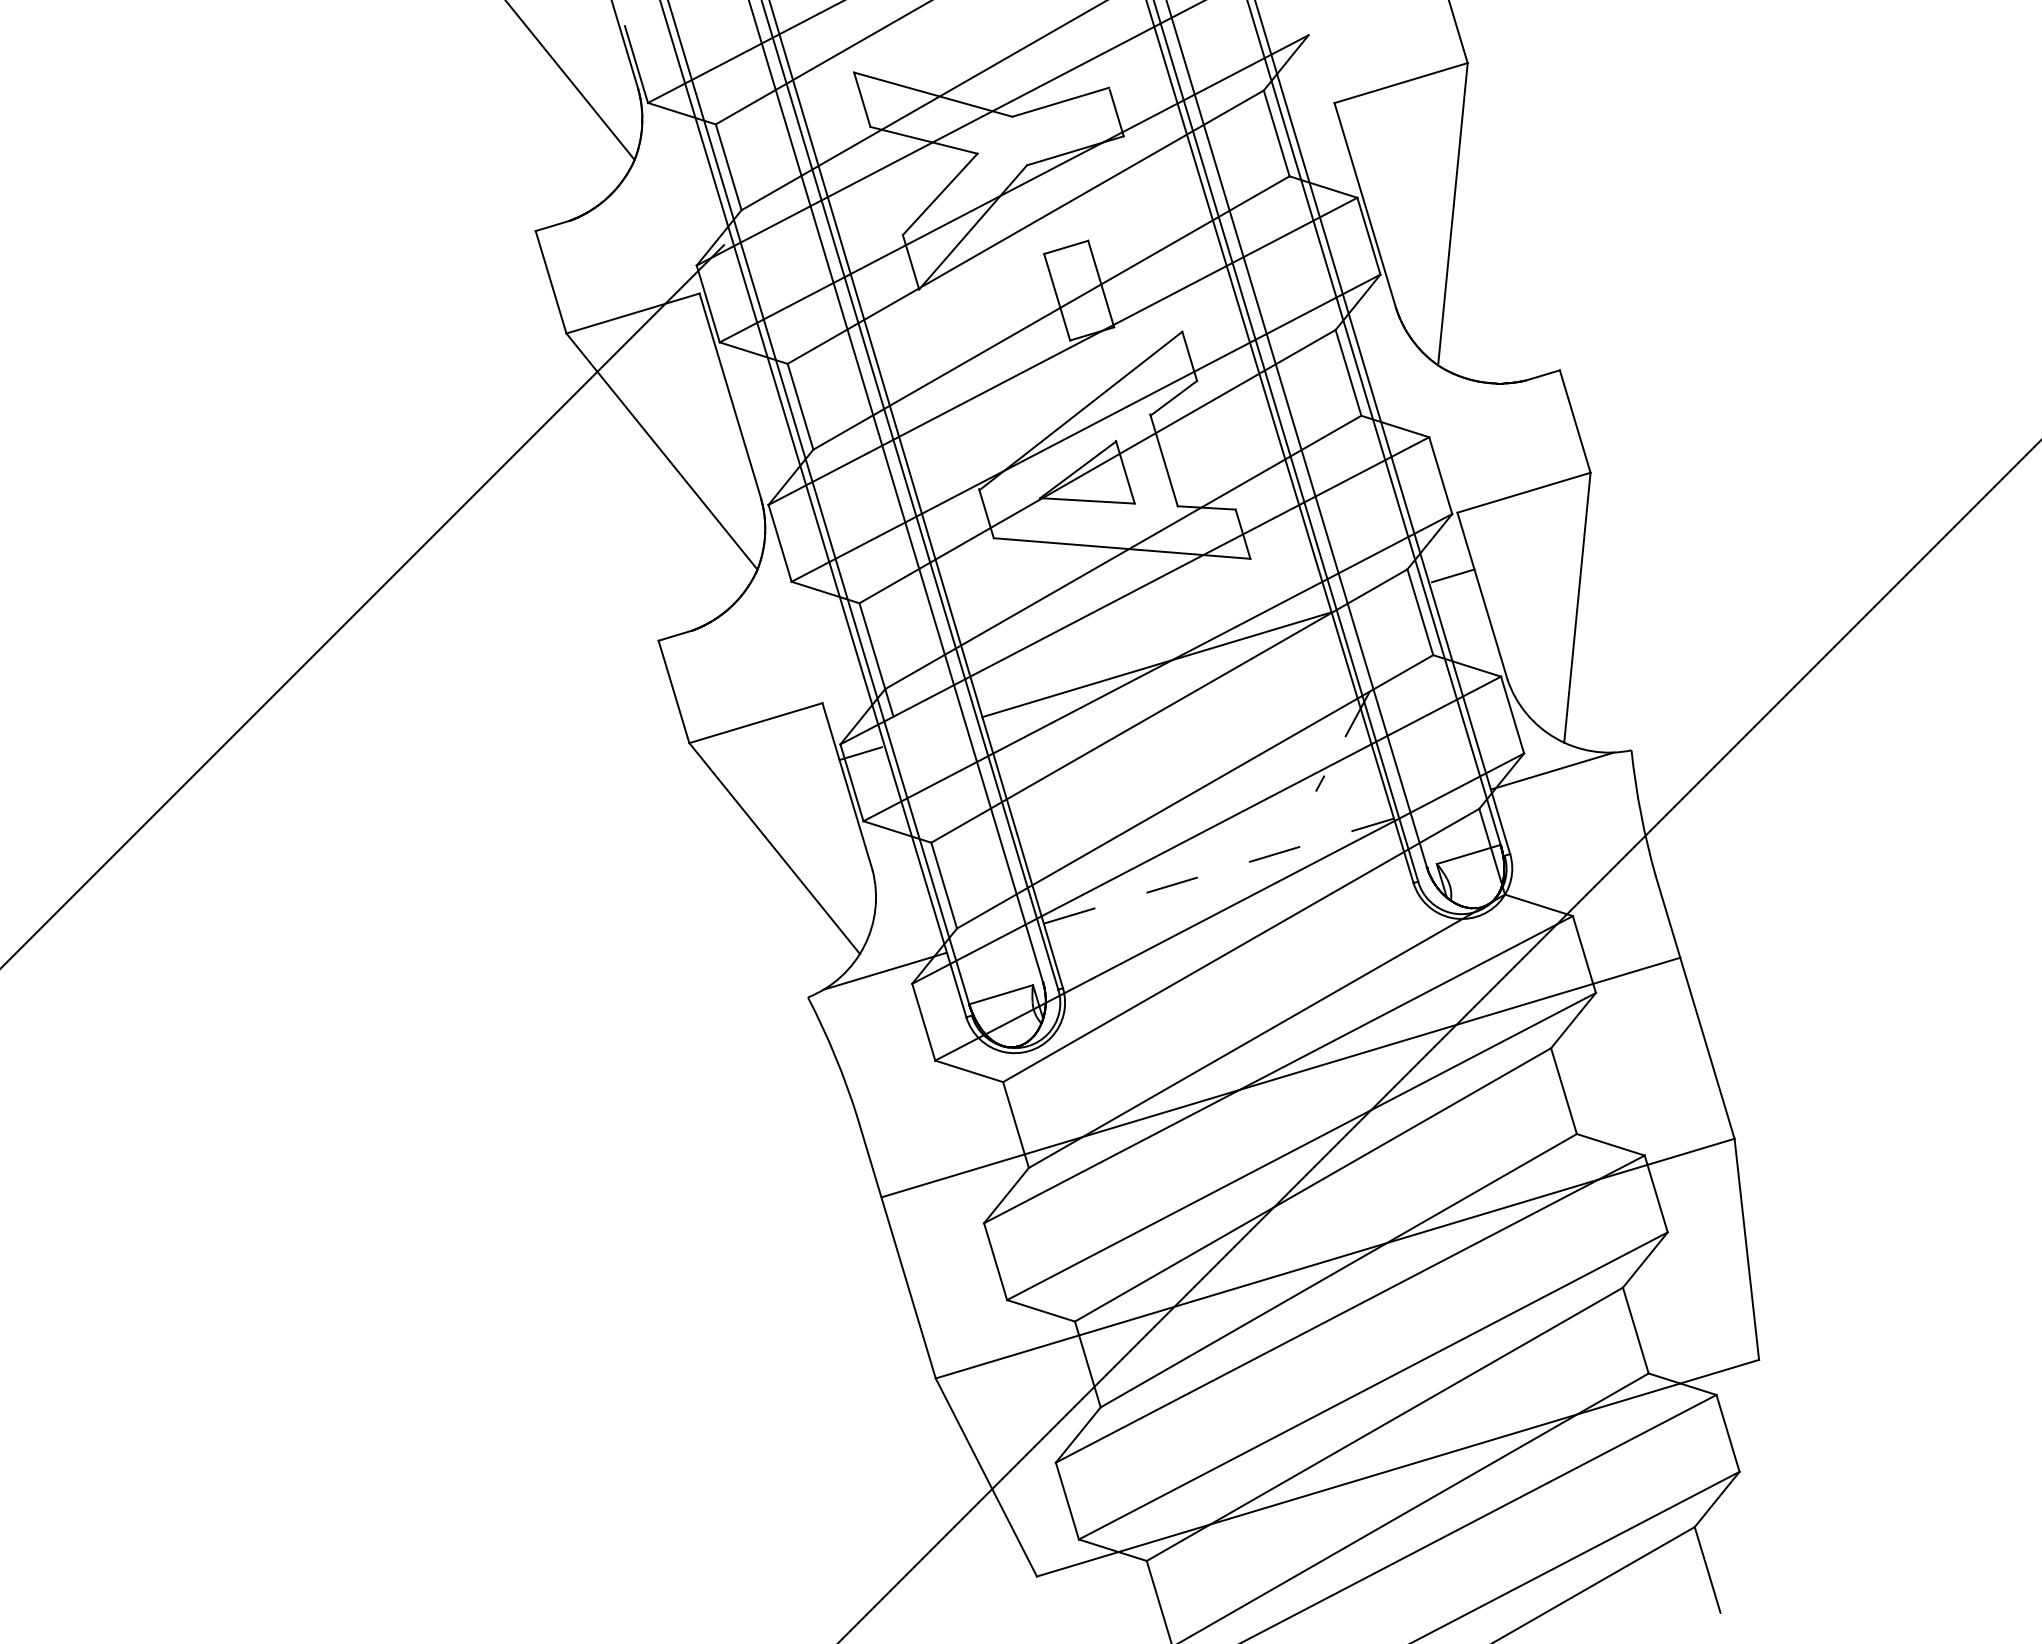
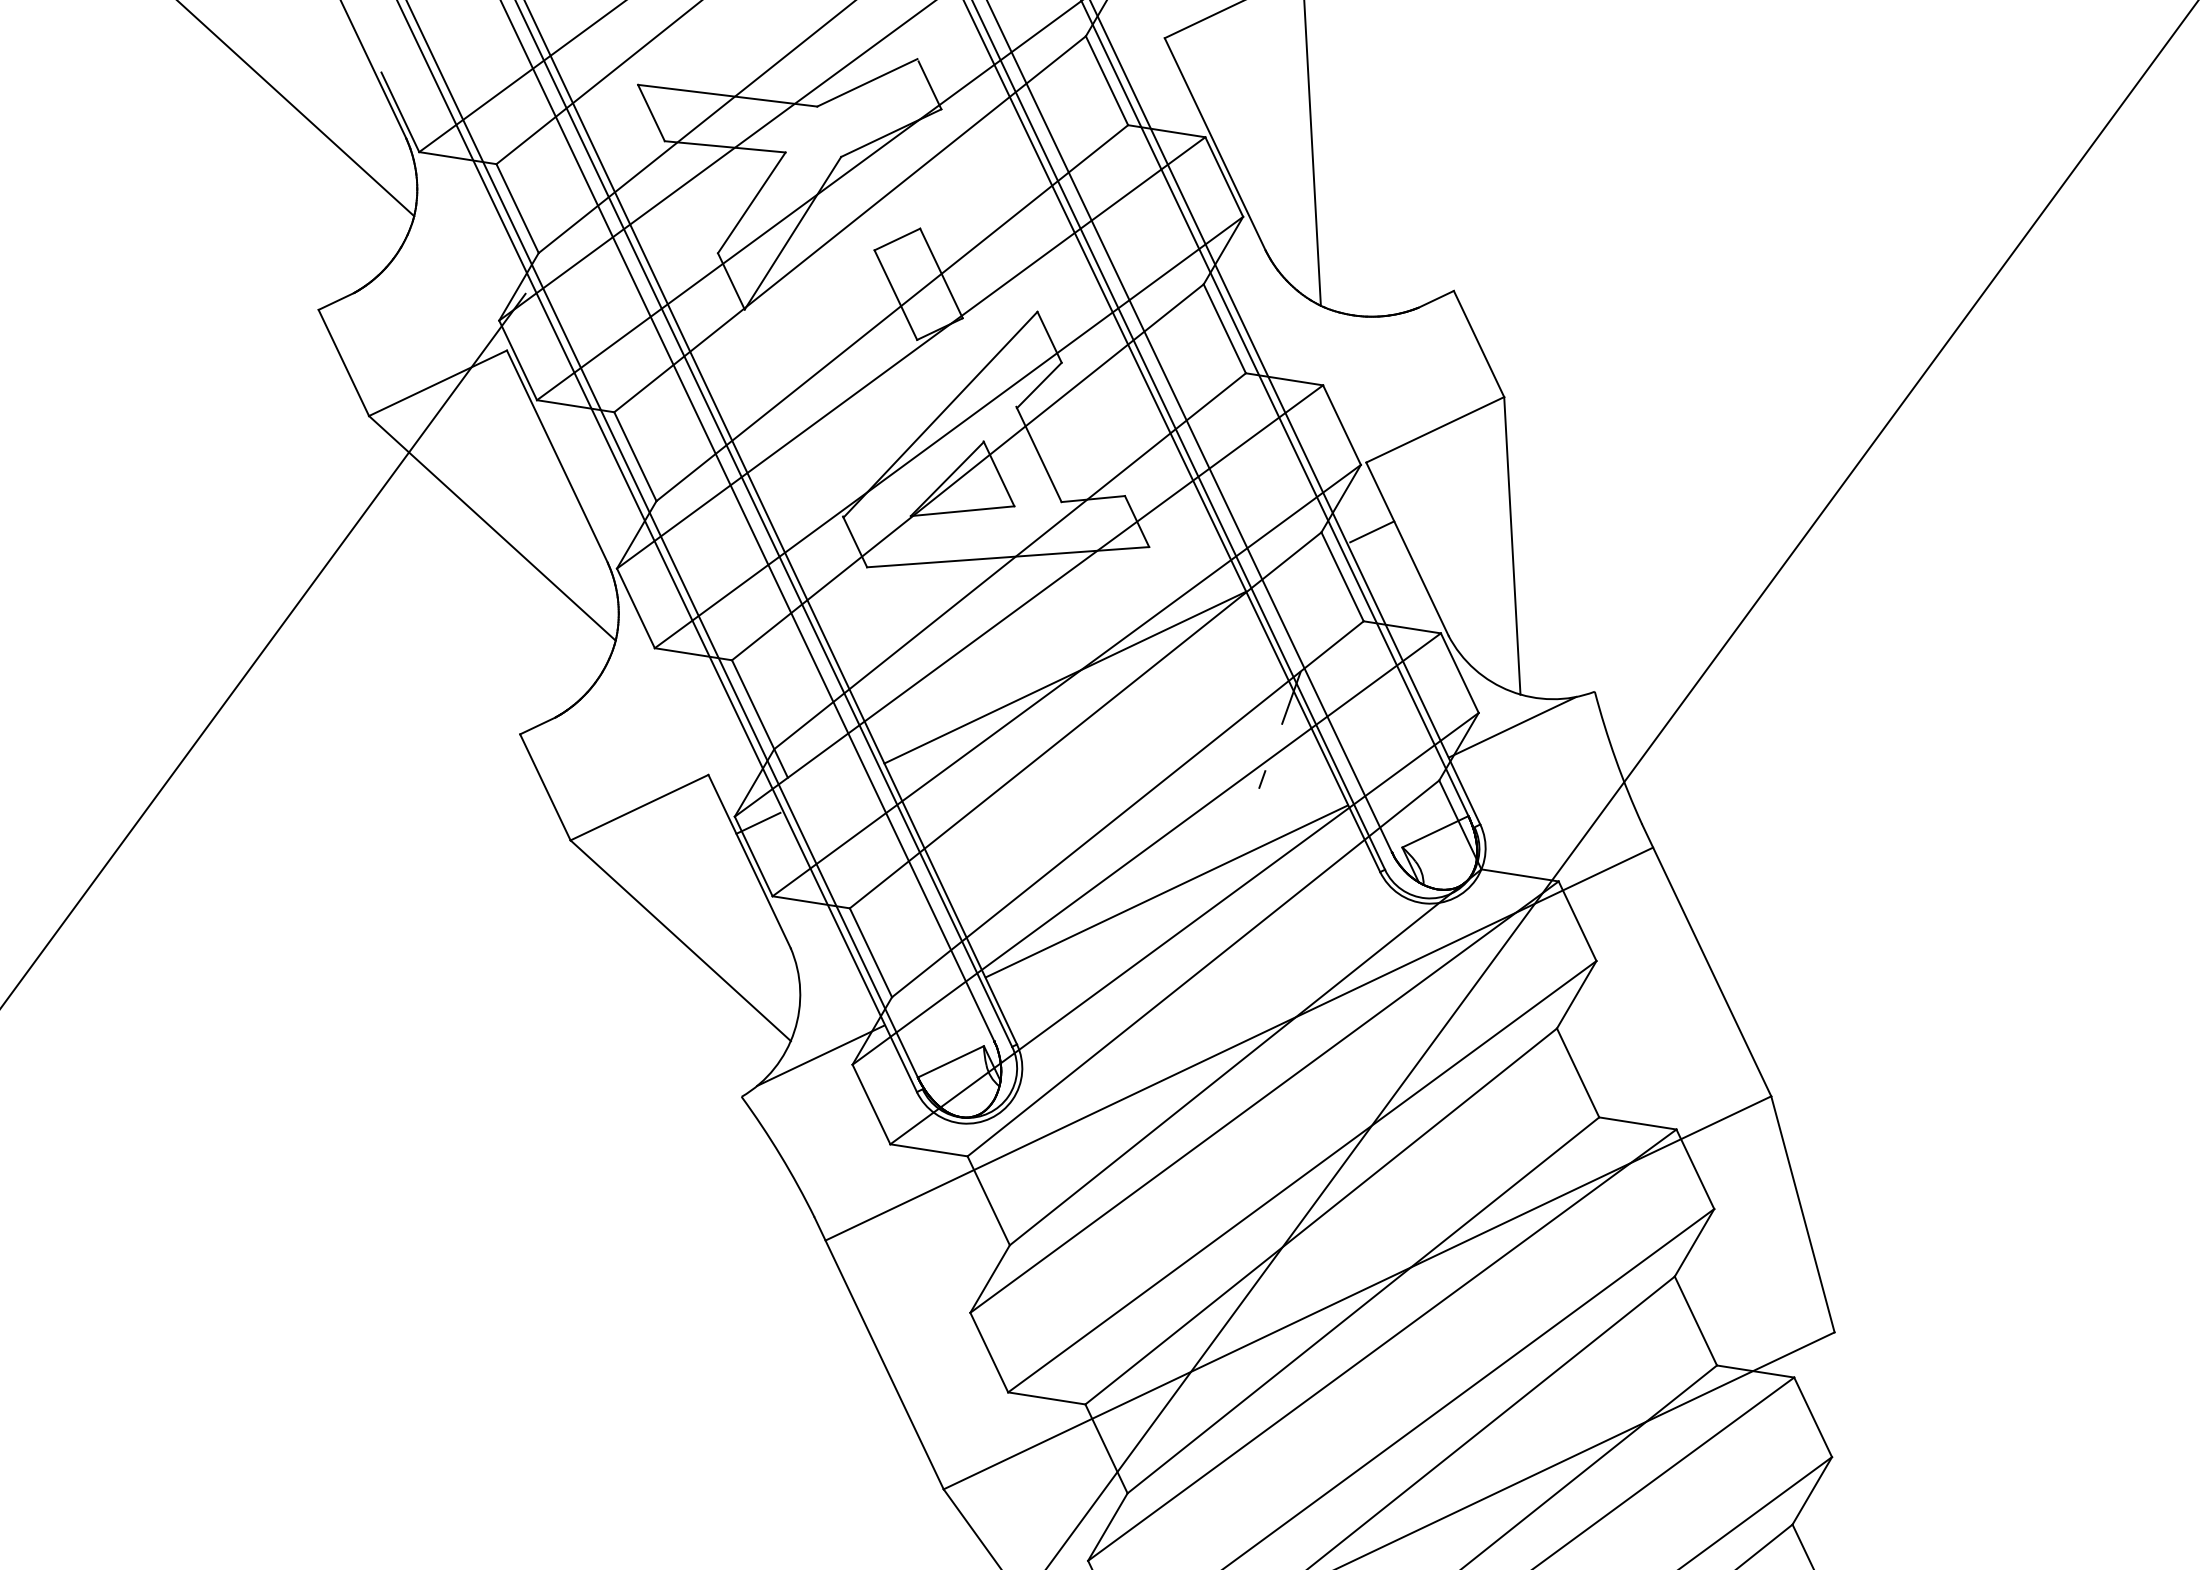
line: (1219, 871) -> (1167, 891), dashed -> solid
line: (1280, 1077) -> (1238, 1044), moved

